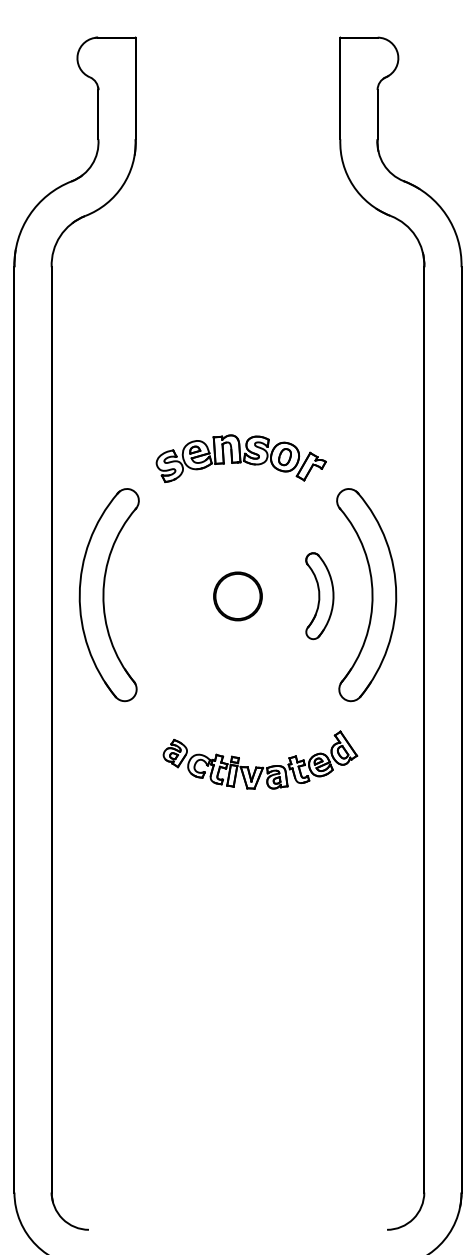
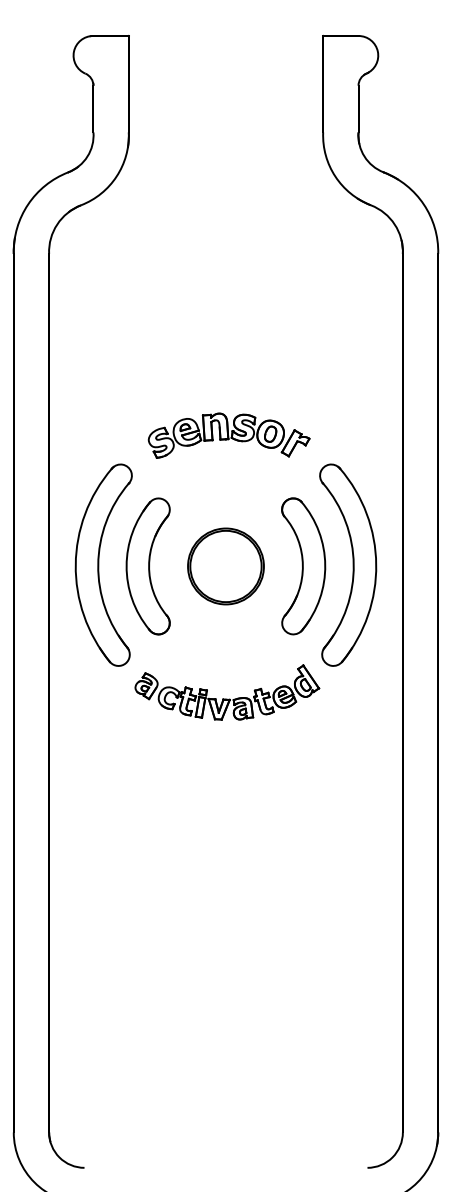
part: (155, 595) -> (147, 565), added
part: (319, 595) -> (303, 565), size x1.67
part: (237, 596) -> (225, 566), size x1.67
part: (259, 766) -> (226, 698), moved

